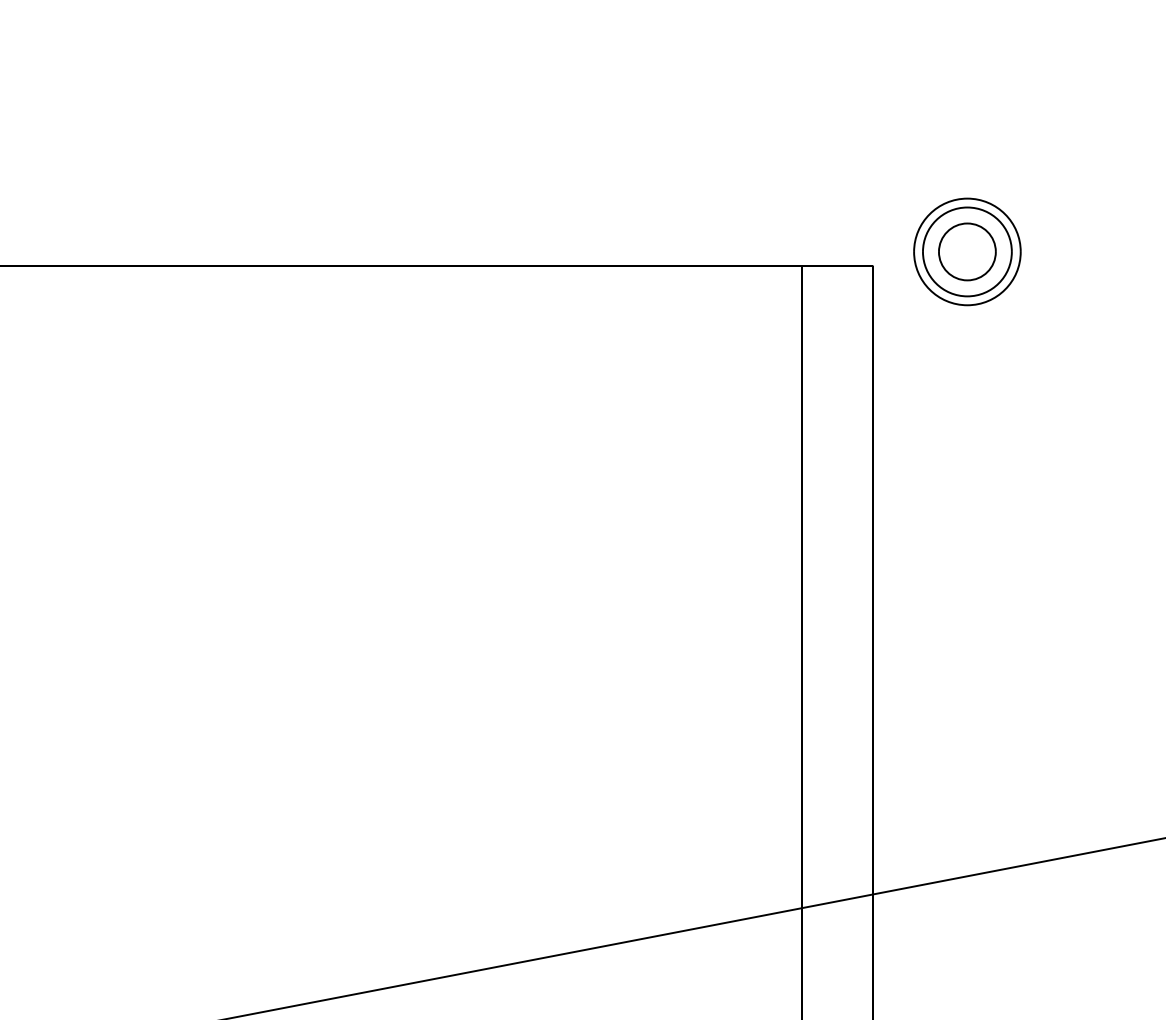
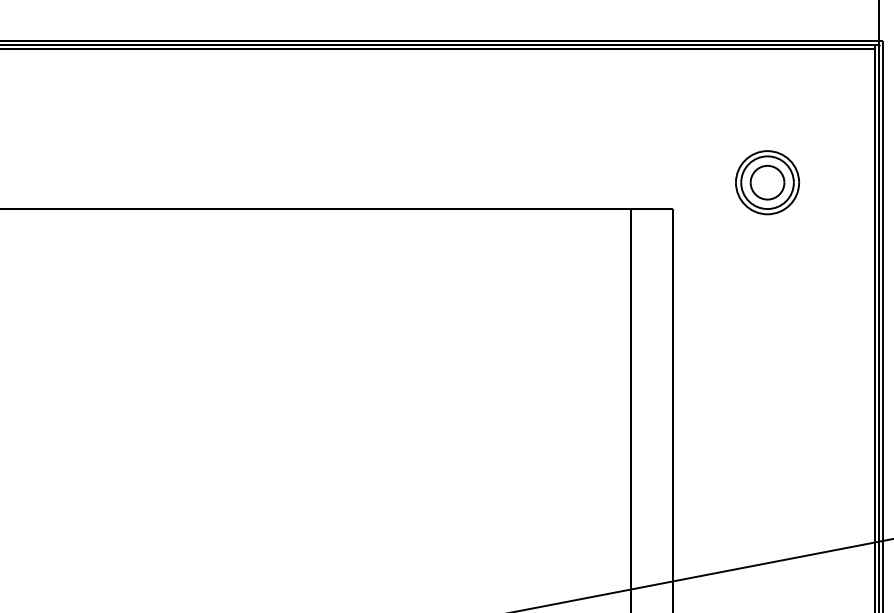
part: (967, 251) -> (767, 182), moved

